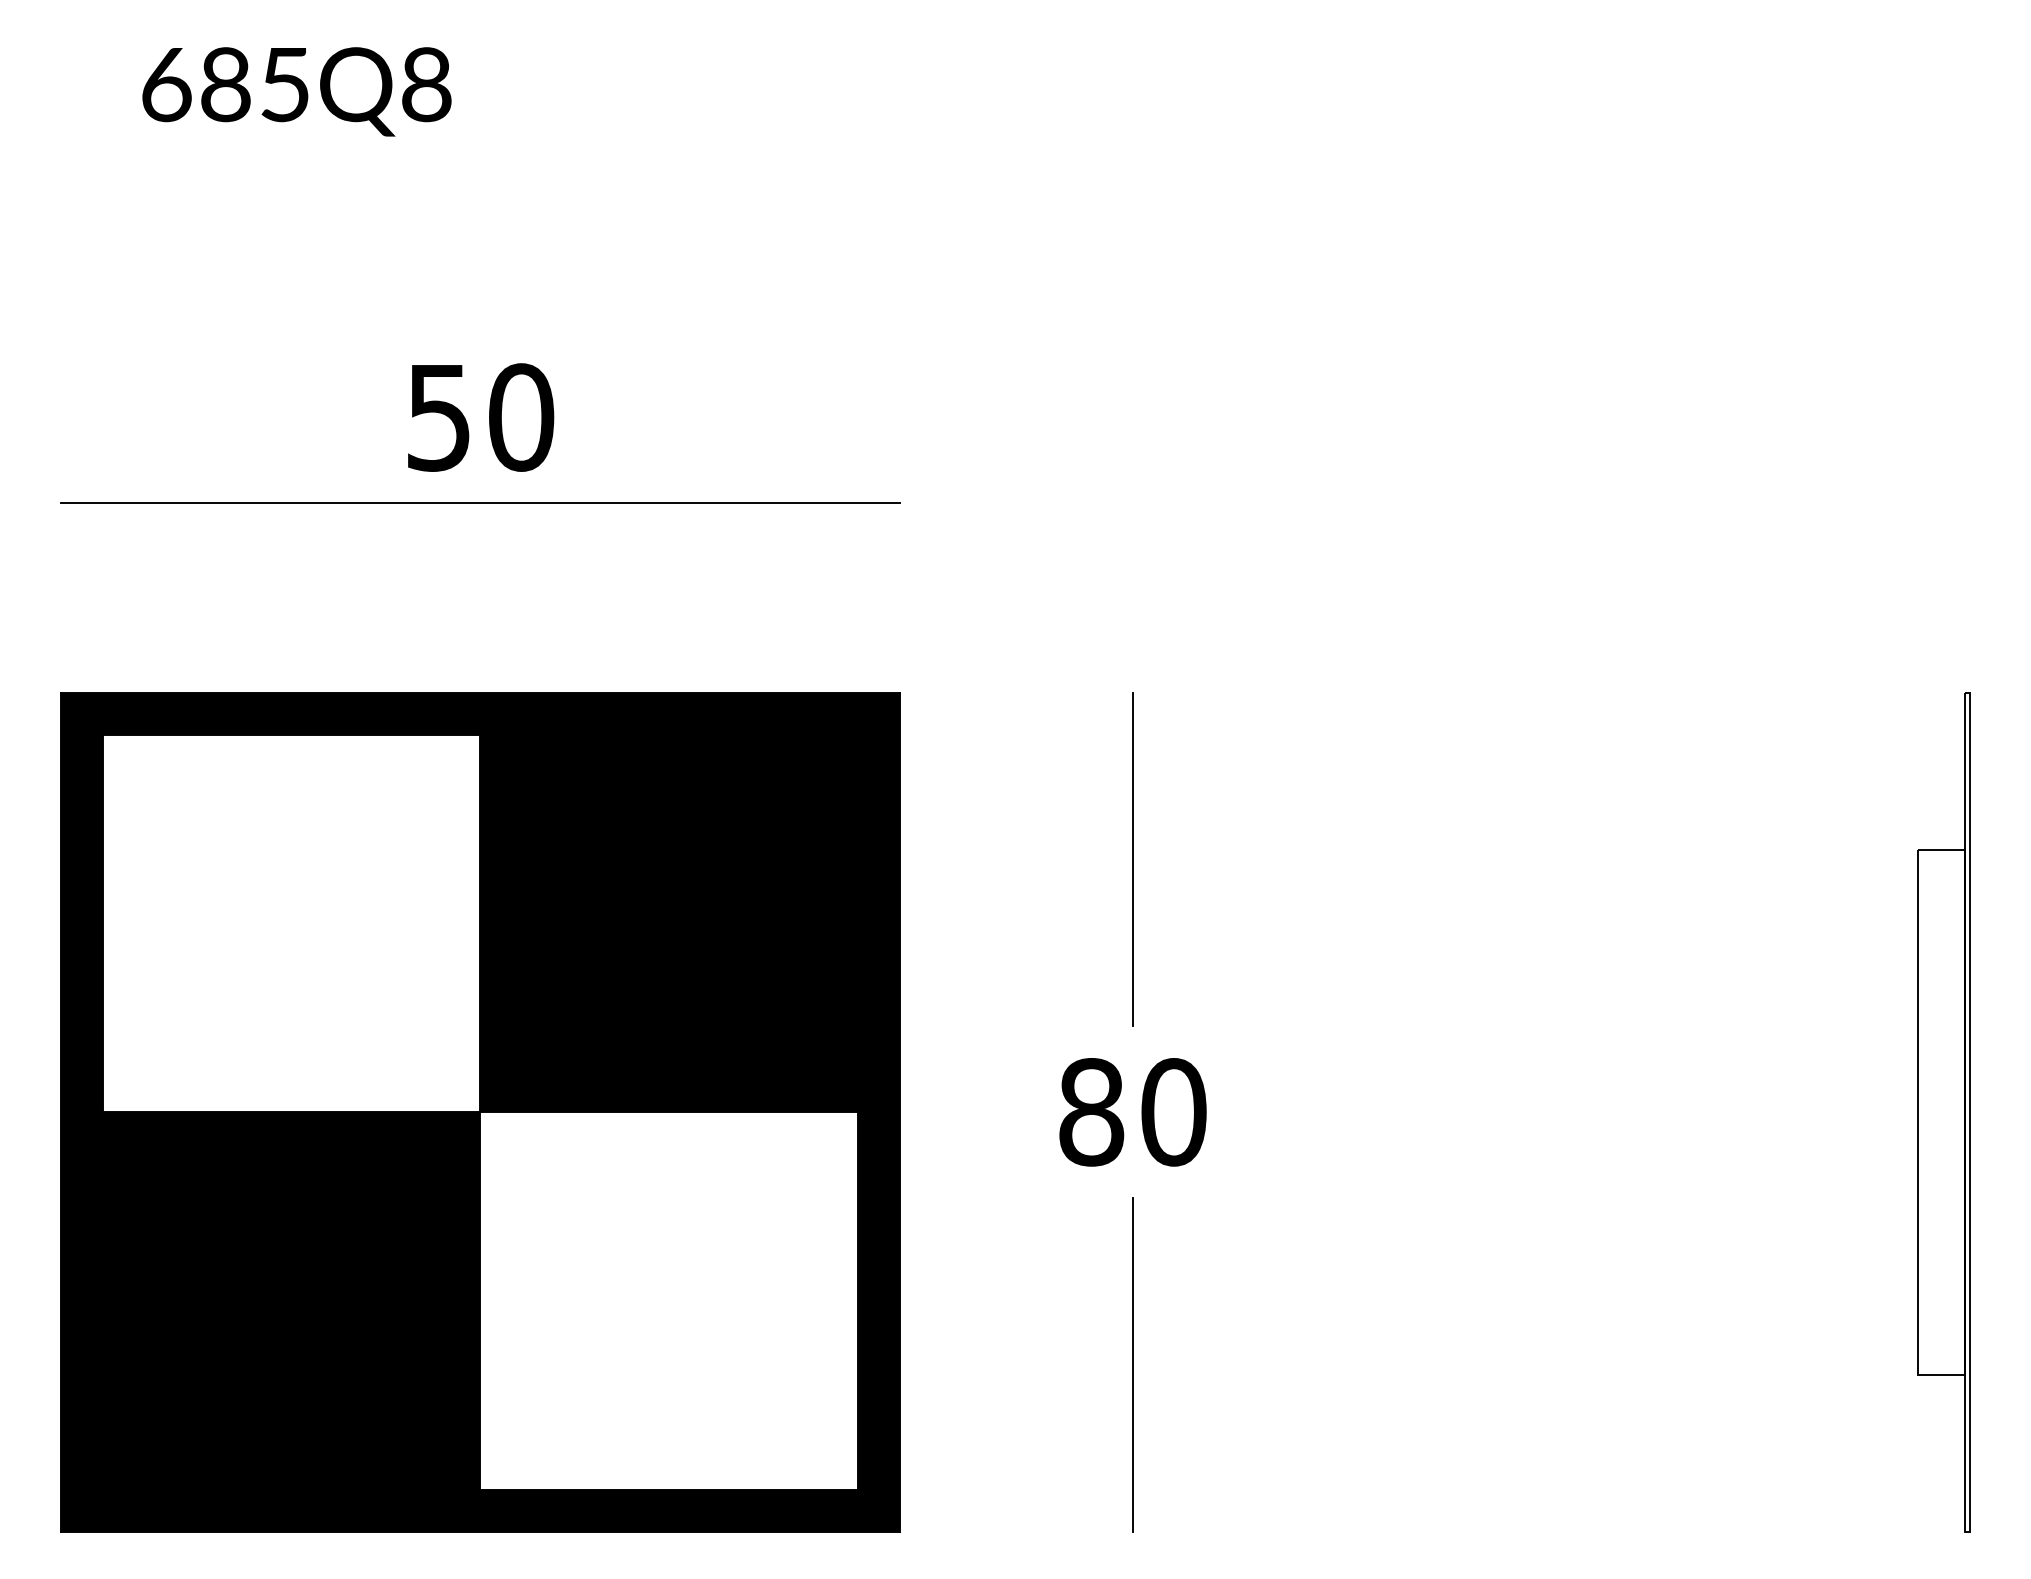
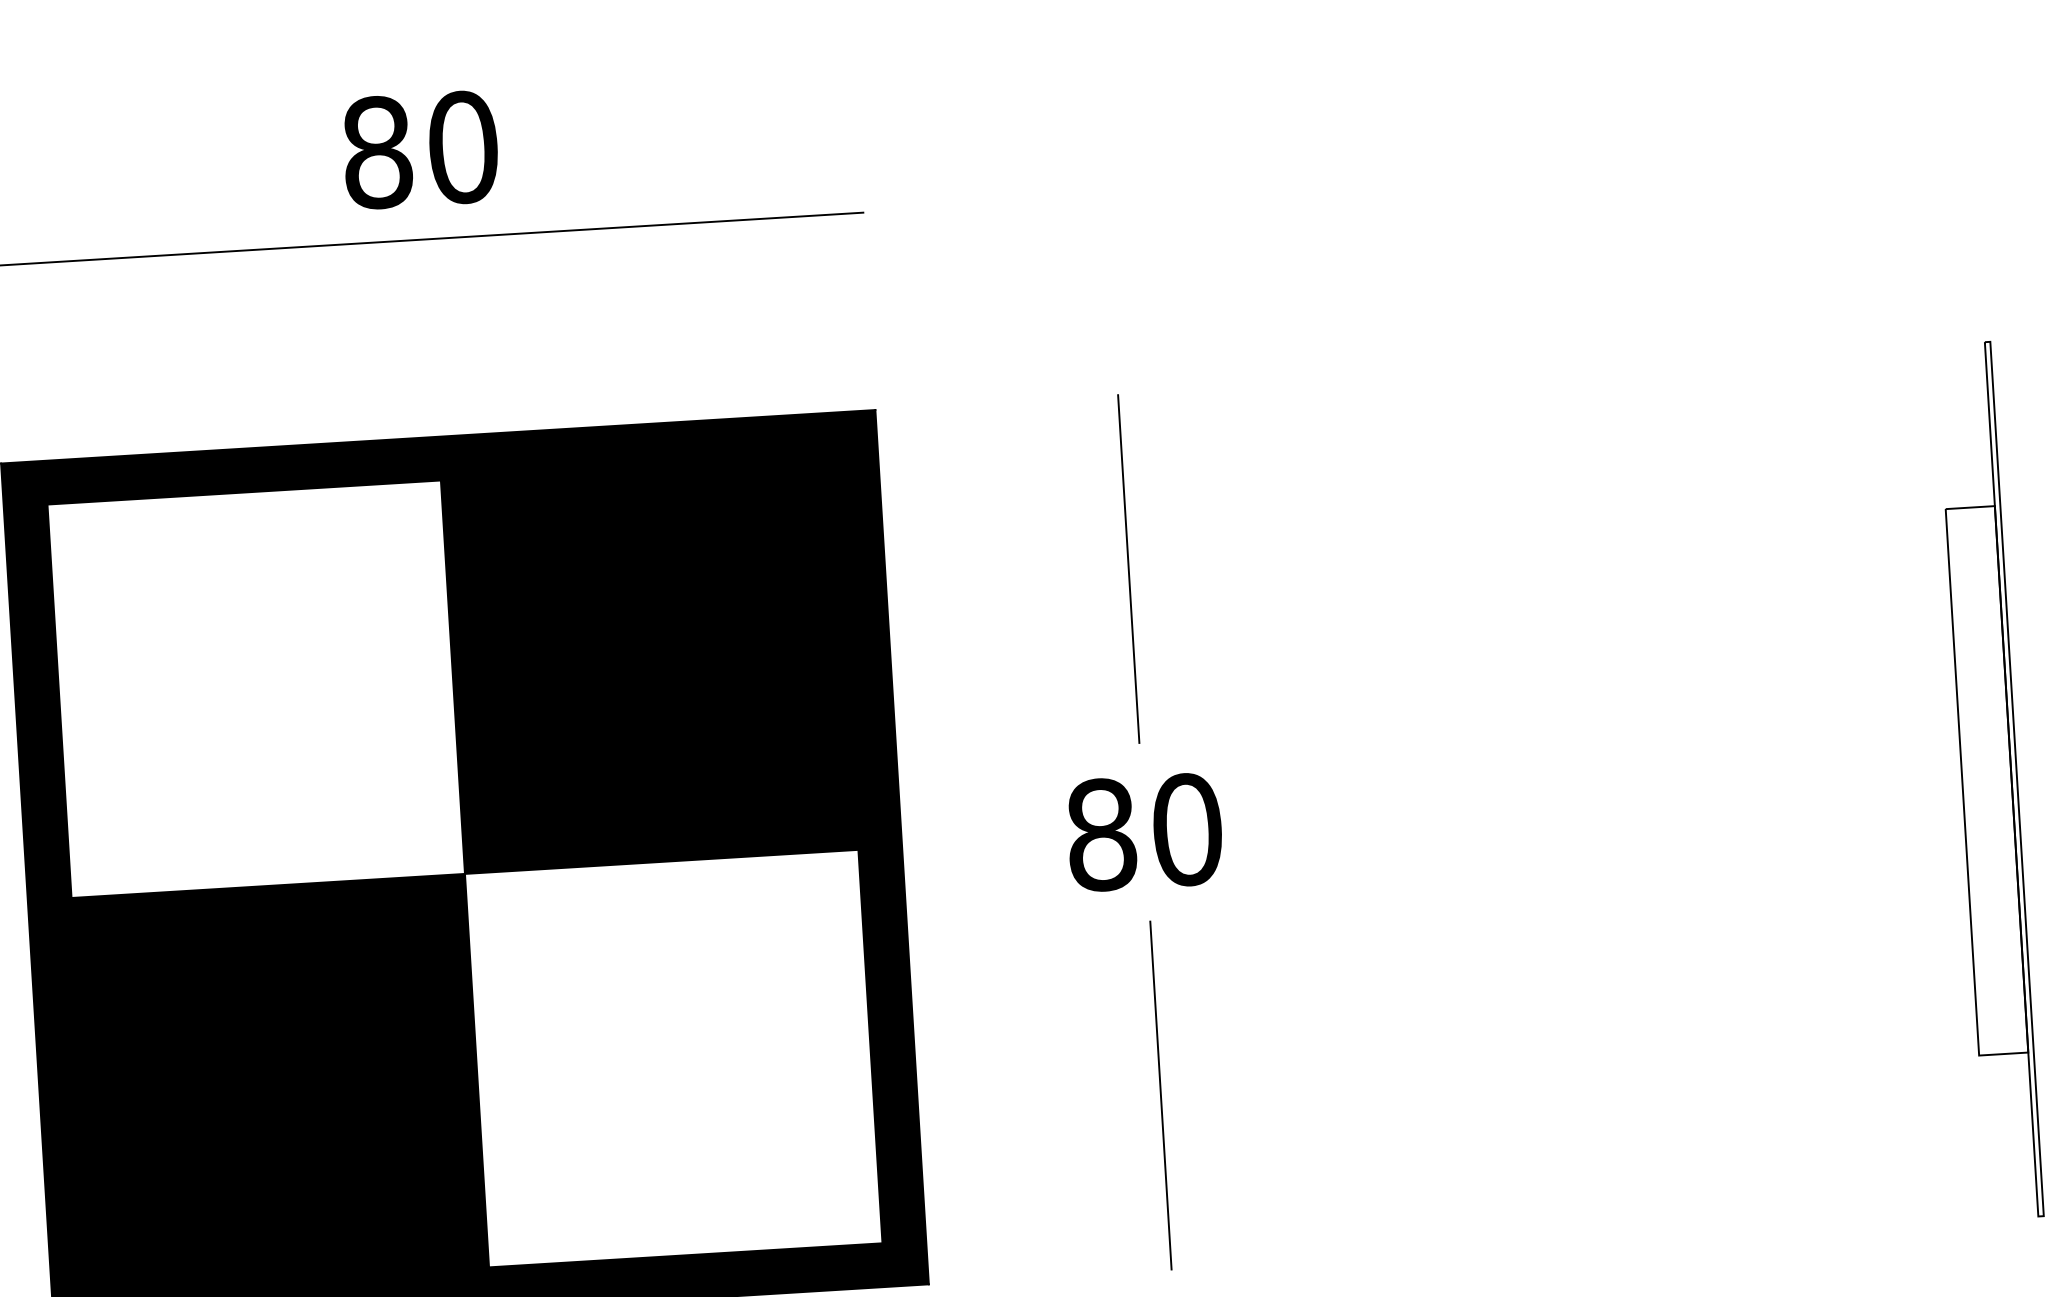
text: (439, 417) -> (378, 152), 50 -> 80

